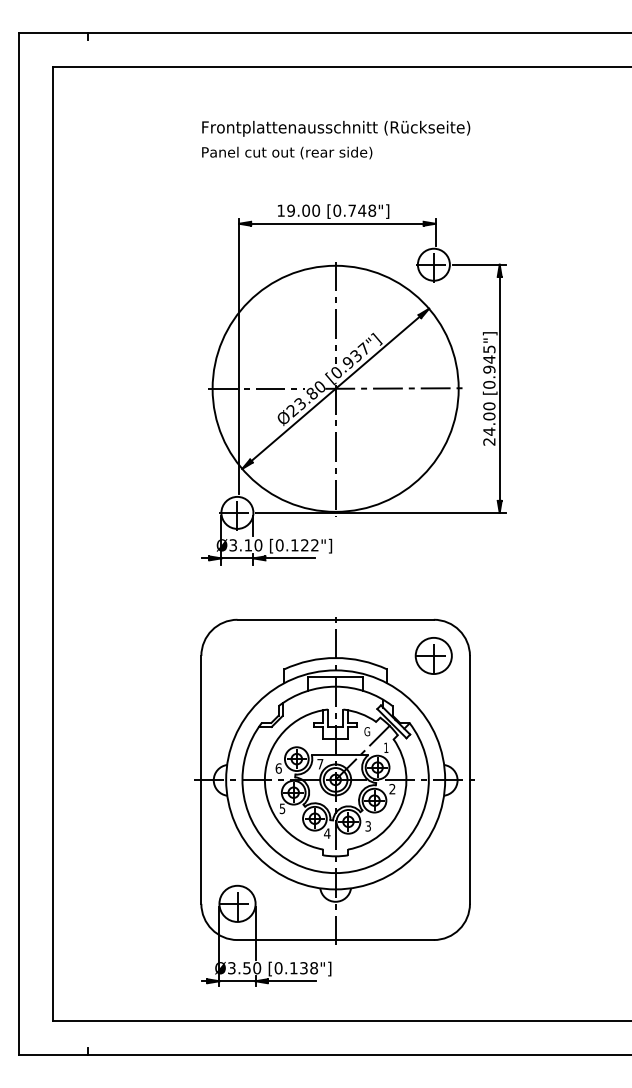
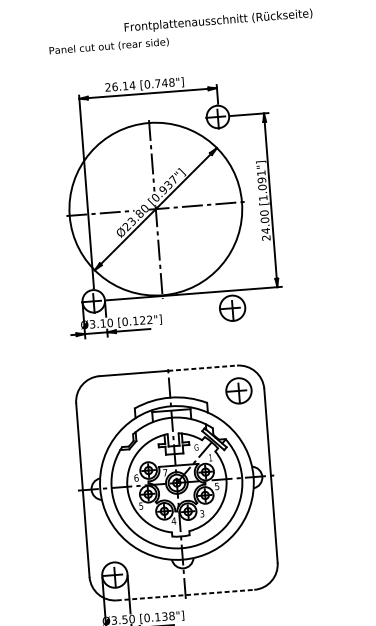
text: (336, 128) -> (218, 20), moved
text: (298, 210) -> (120, 86), 19.00 -> 26.14
text: (489, 366) -> (262, 185), [0.945"] -> [1.091"]
part: (433, 537) -> (232, 307), added
line: (385, 619) -> (203, 367), solid -> dashed
text: (392, 789) -> (217, 486), 2 -> 5
line: (336, 940) -> (186, 595), solid -> dashed

